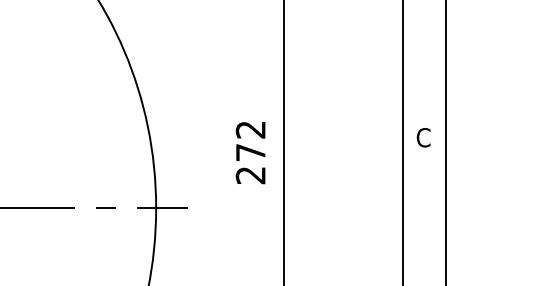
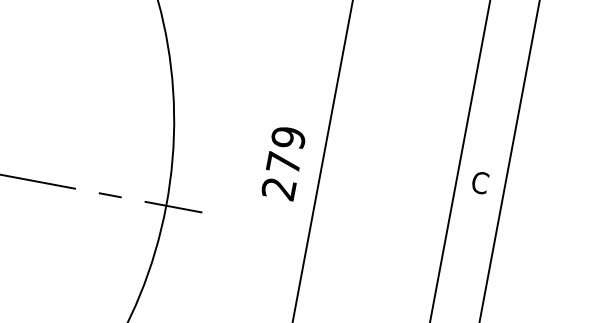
text: (250, 129) -> (288, 137), 272 -> 279

